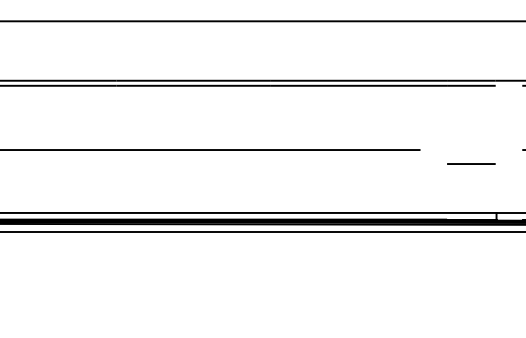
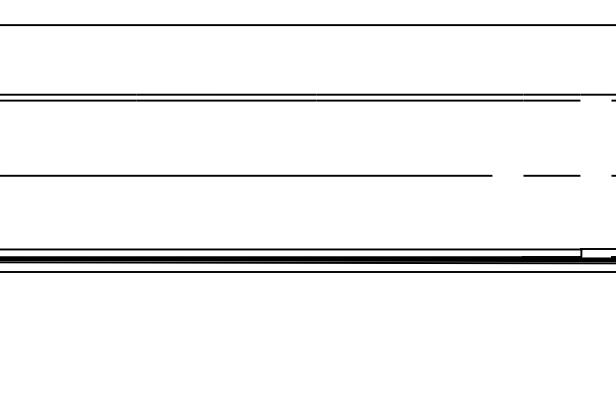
line: (471, 163) -> (552, 175), moved

